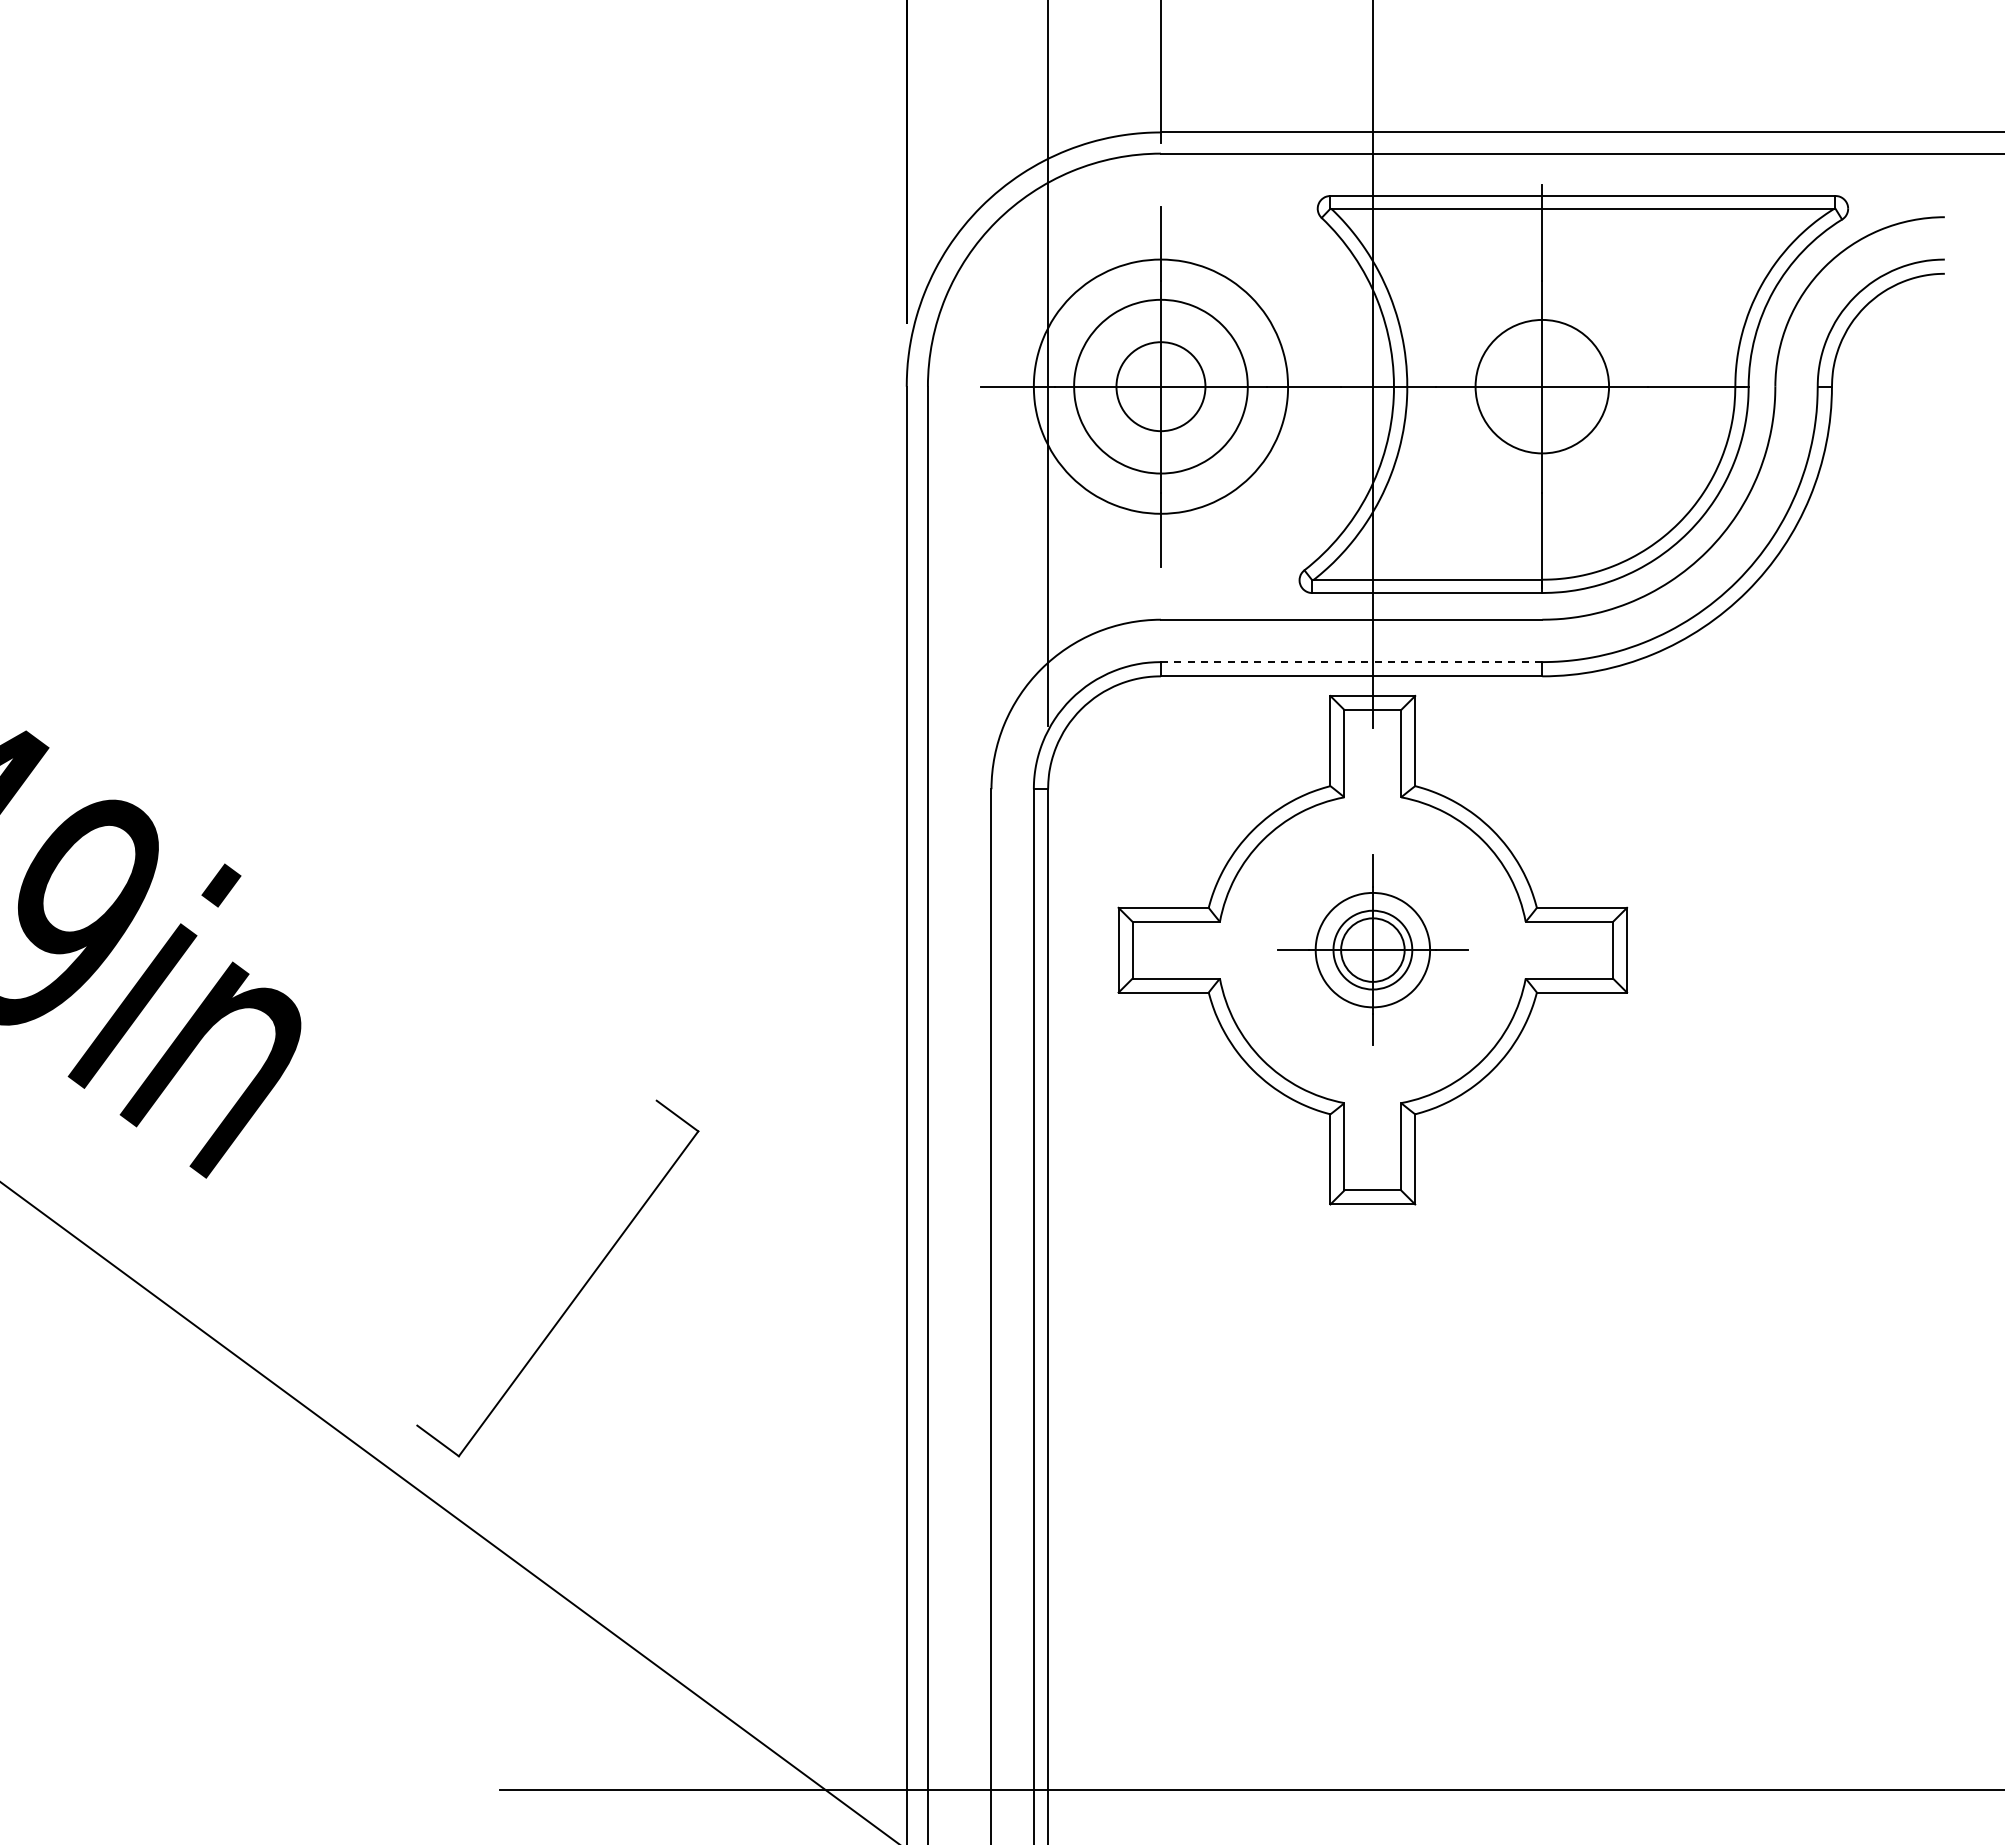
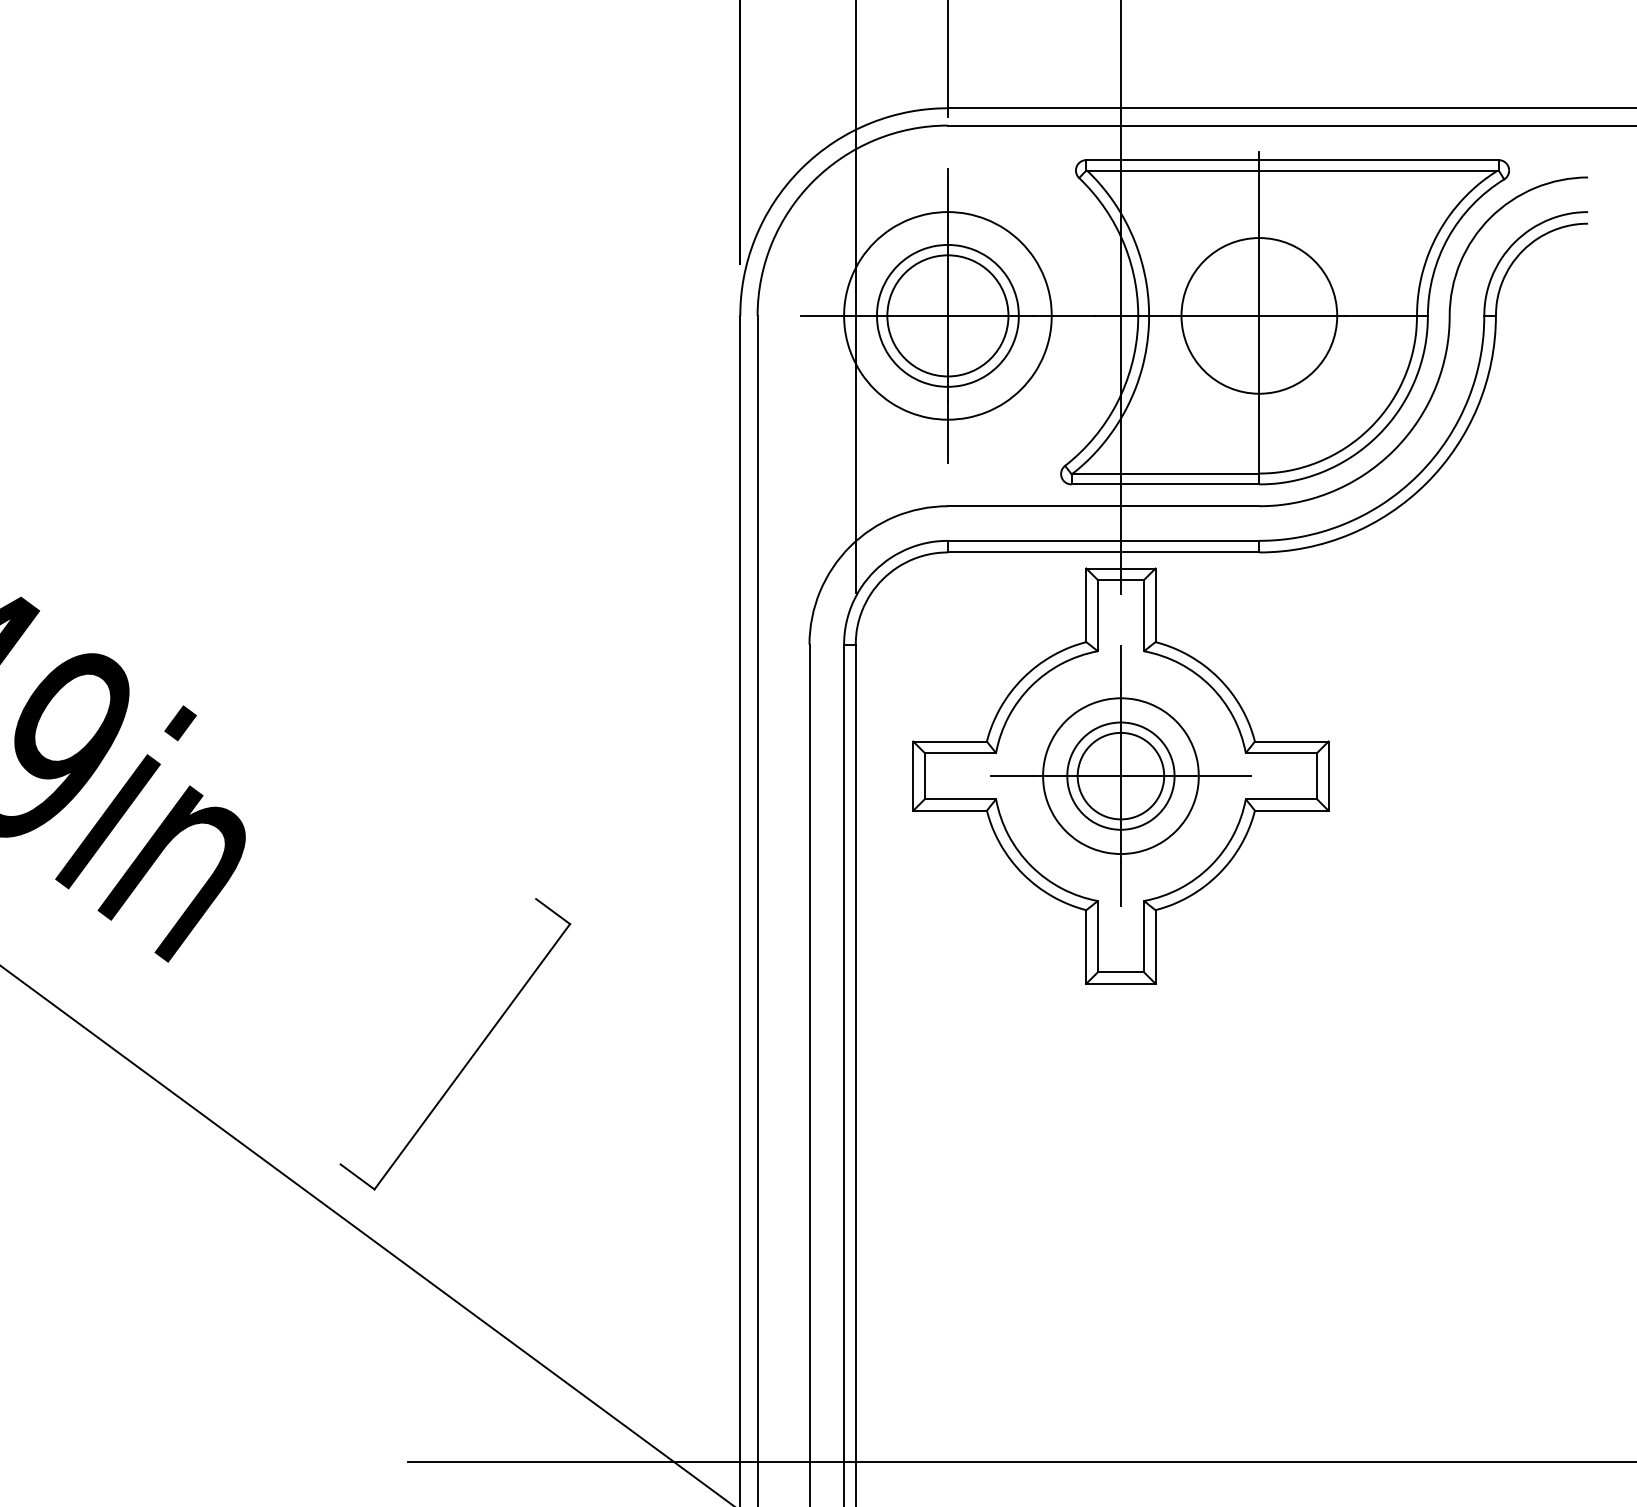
circle: (1160, 386) -> (947, 315), size x1.67
circle: (1541, 386) -> (1258, 315), size x1.43
line: (1351, 662) -> (1103, 541), dashed -> solid
part: (1372, 949) -> (1120, 775), size x1.67

